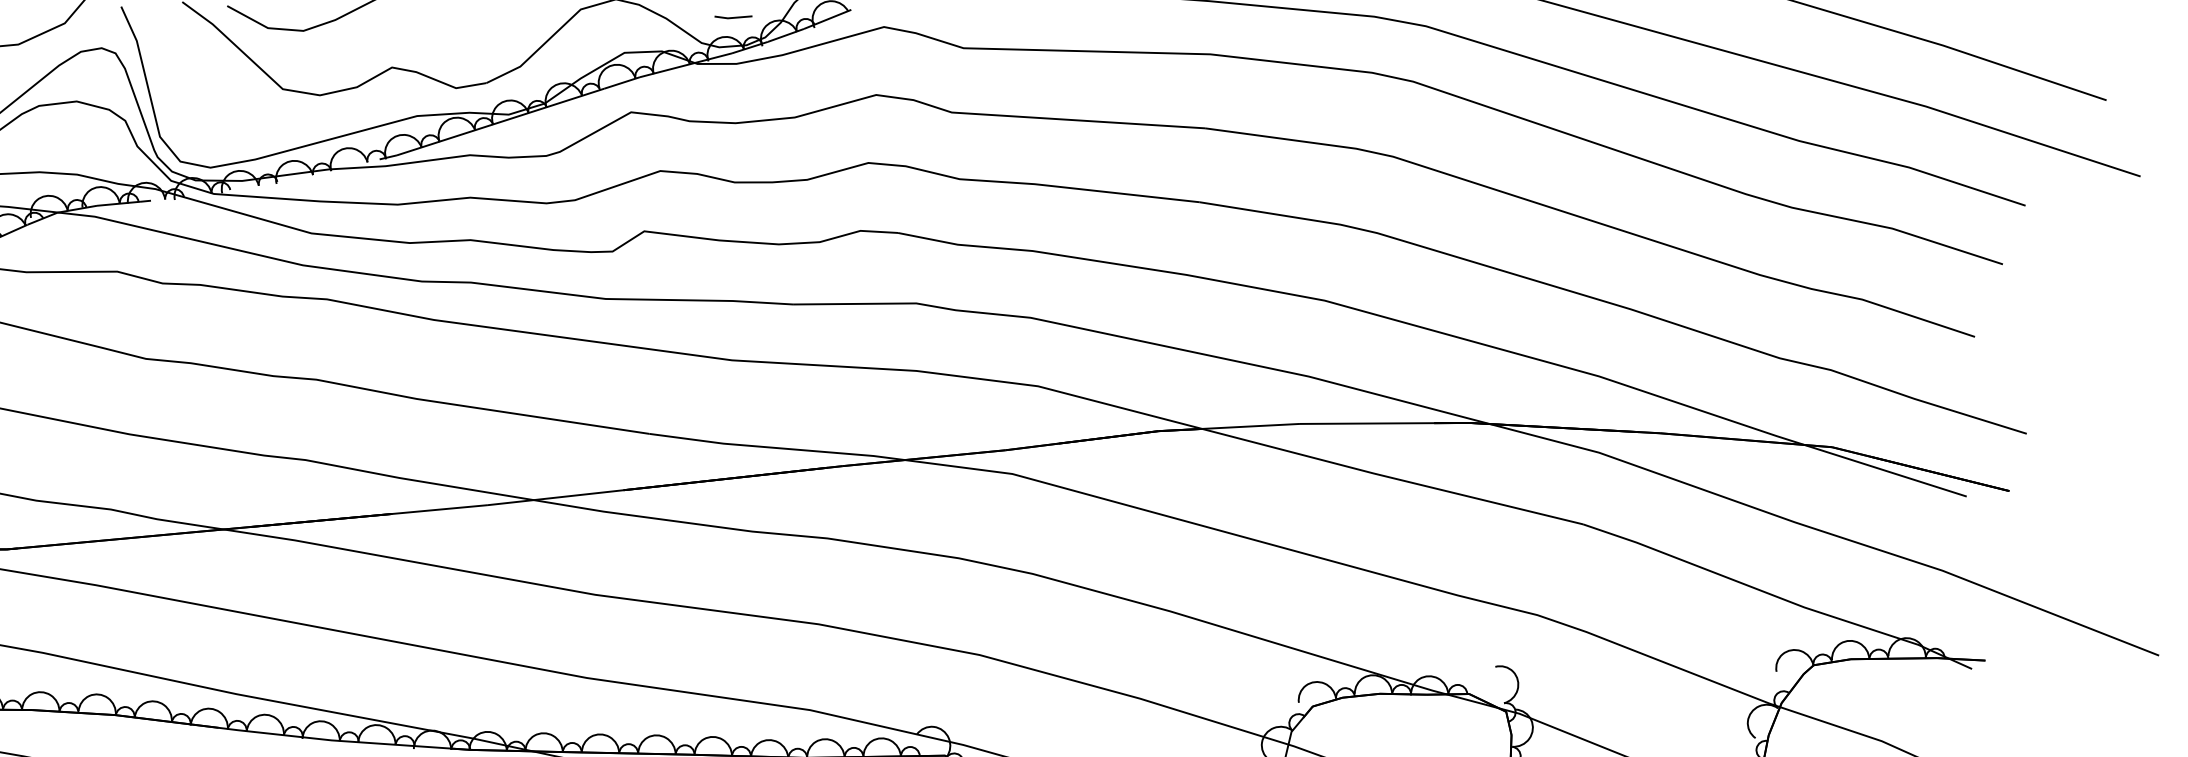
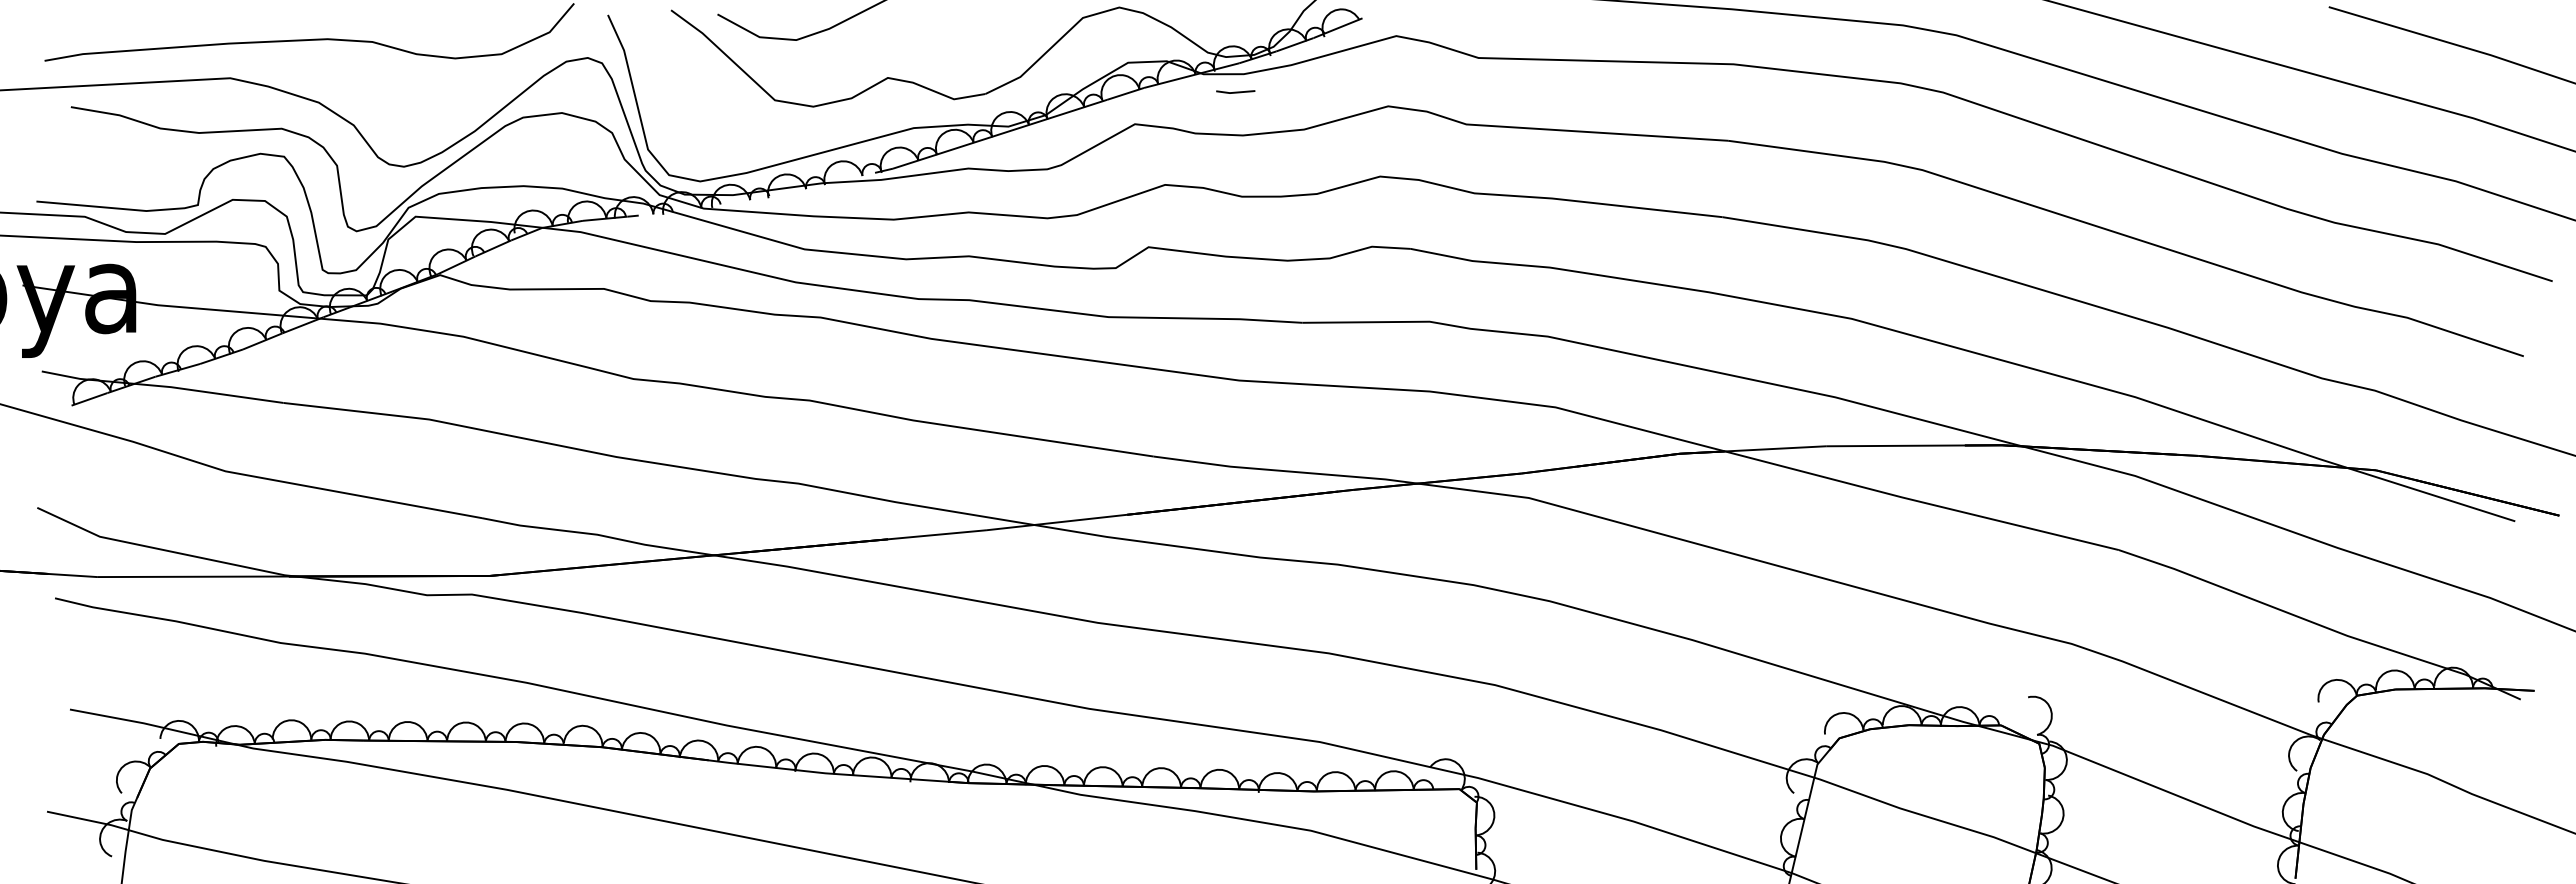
line: (733, 16) -> (1235, 91), moved

